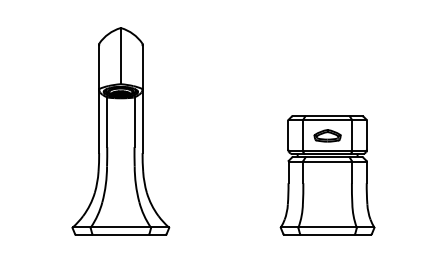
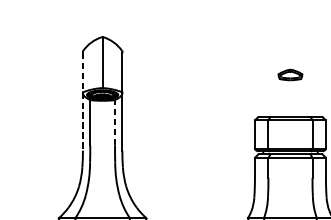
line: (99, 99) -> (83, 101), solid -> dashed
line: (134, 122) -> (115, 122), solid -> dashed
part: (327, 135) -> (290, 74), moved

